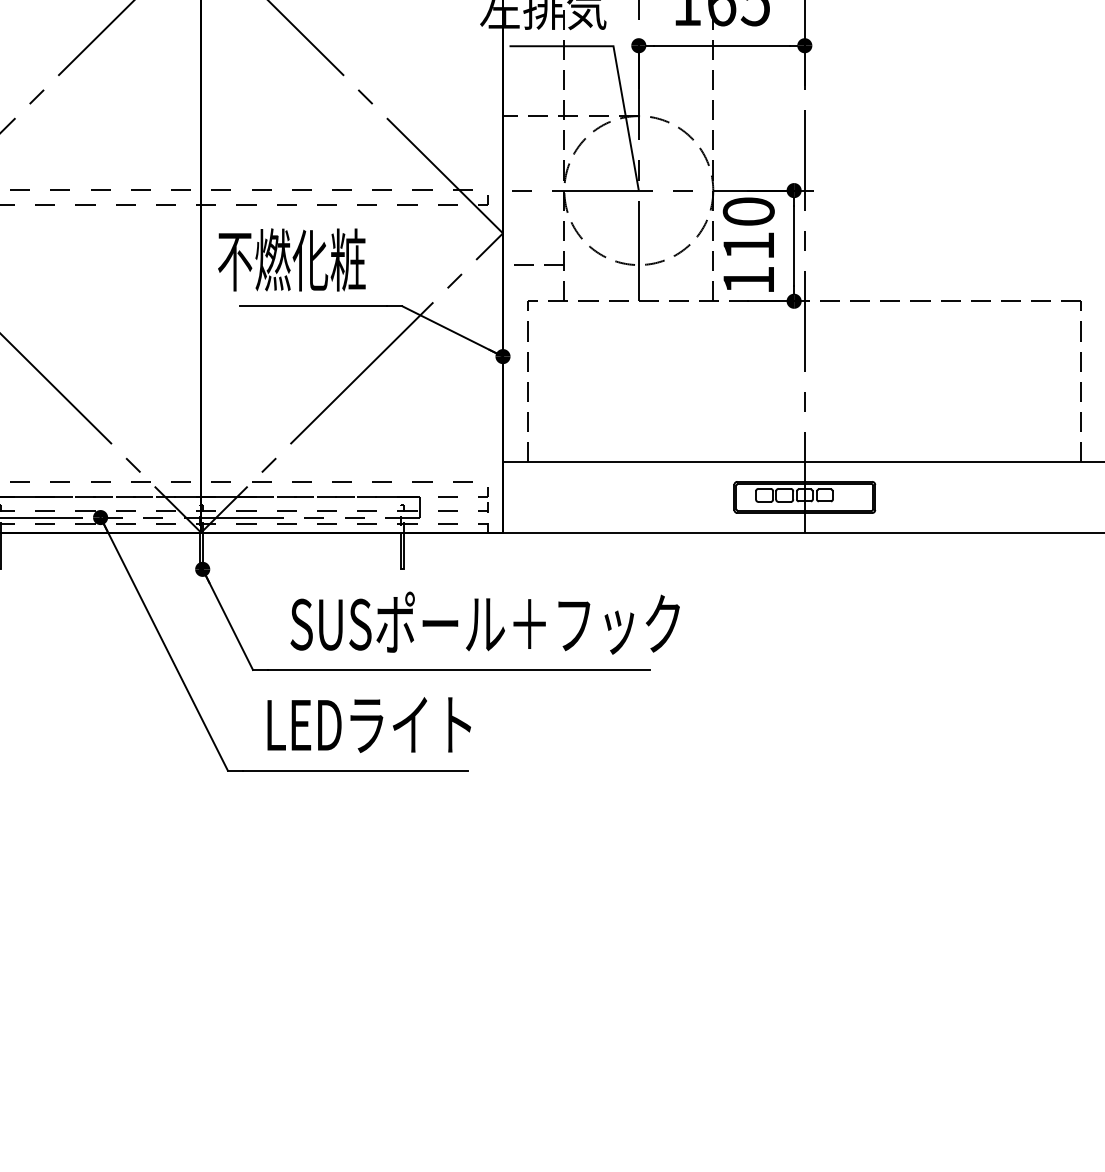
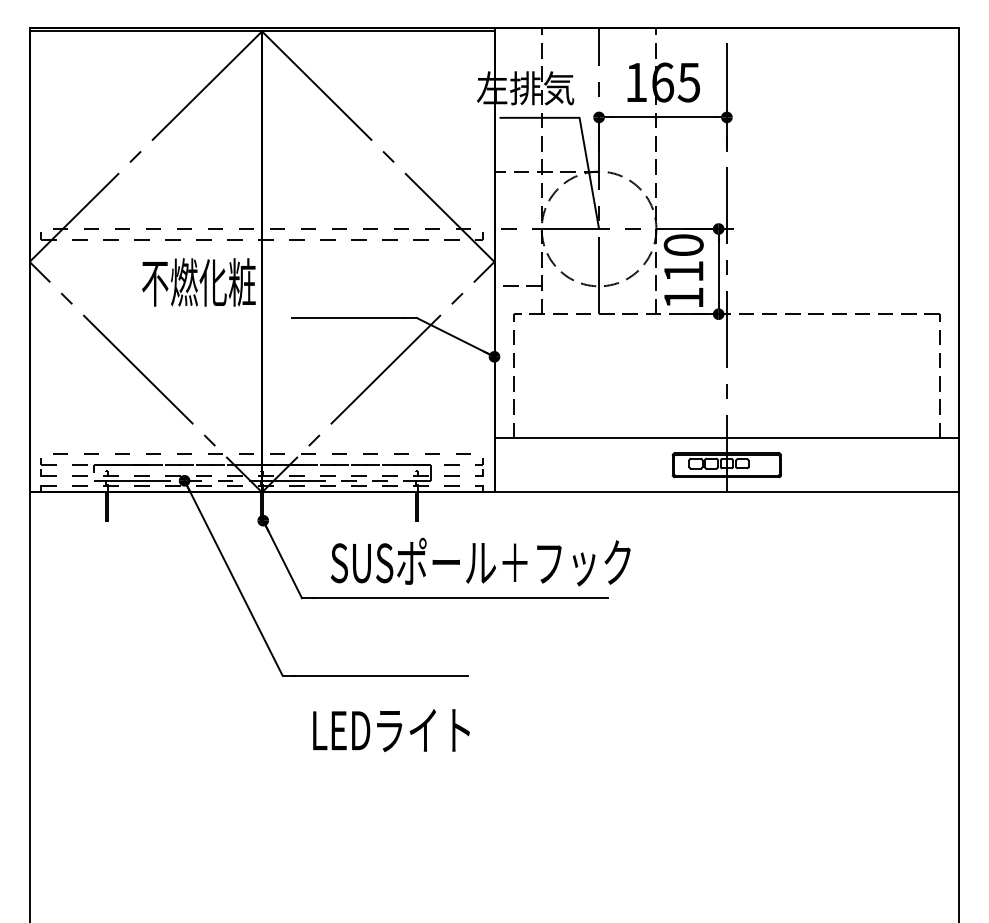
text: (291, 260) -> (198, 282), moved
text: (369, 724) -> (391, 730), moved

